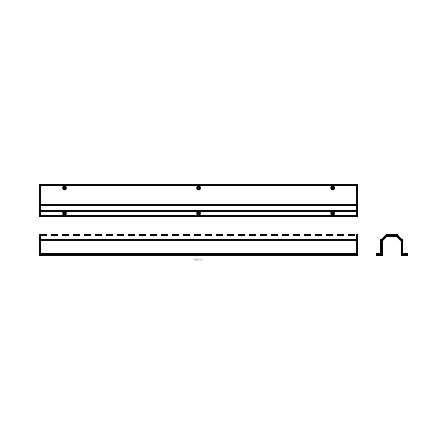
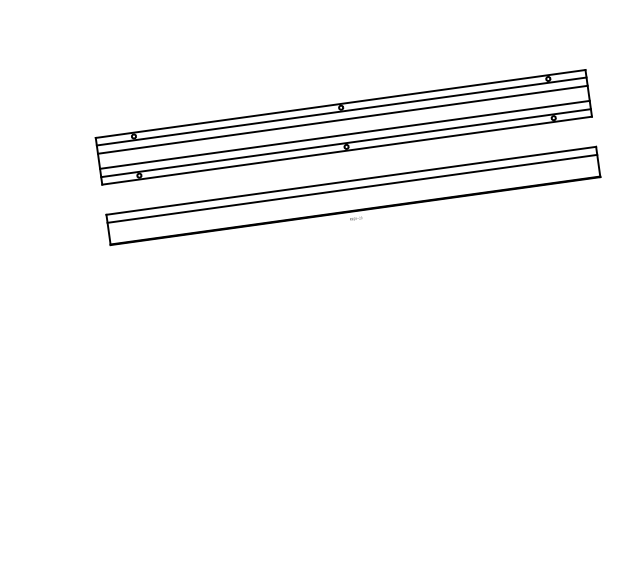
line: (198, 190) -> (341, 111), added
line: (198, 195) -> (342, 119), added
line: (199, 235) -> (352, 181), dashed -> solid

